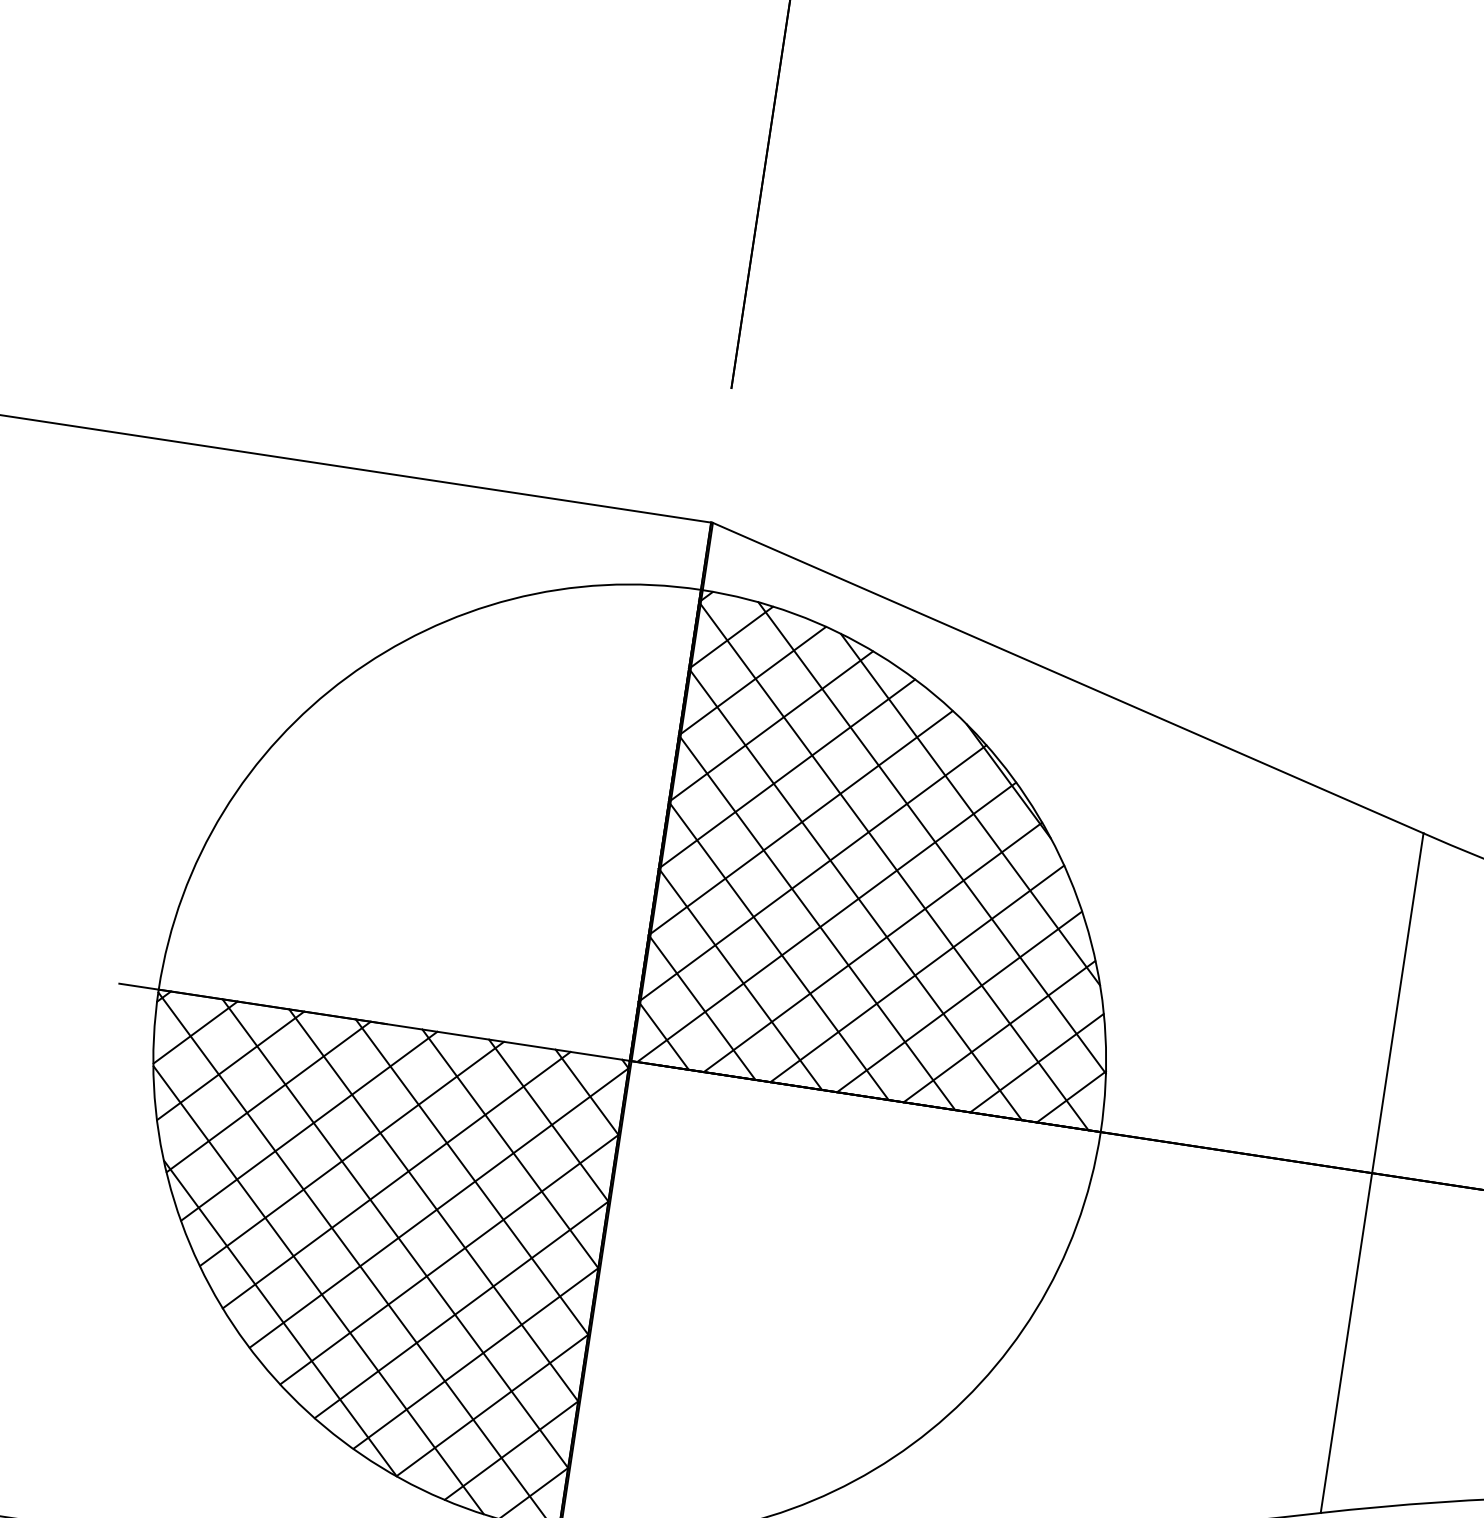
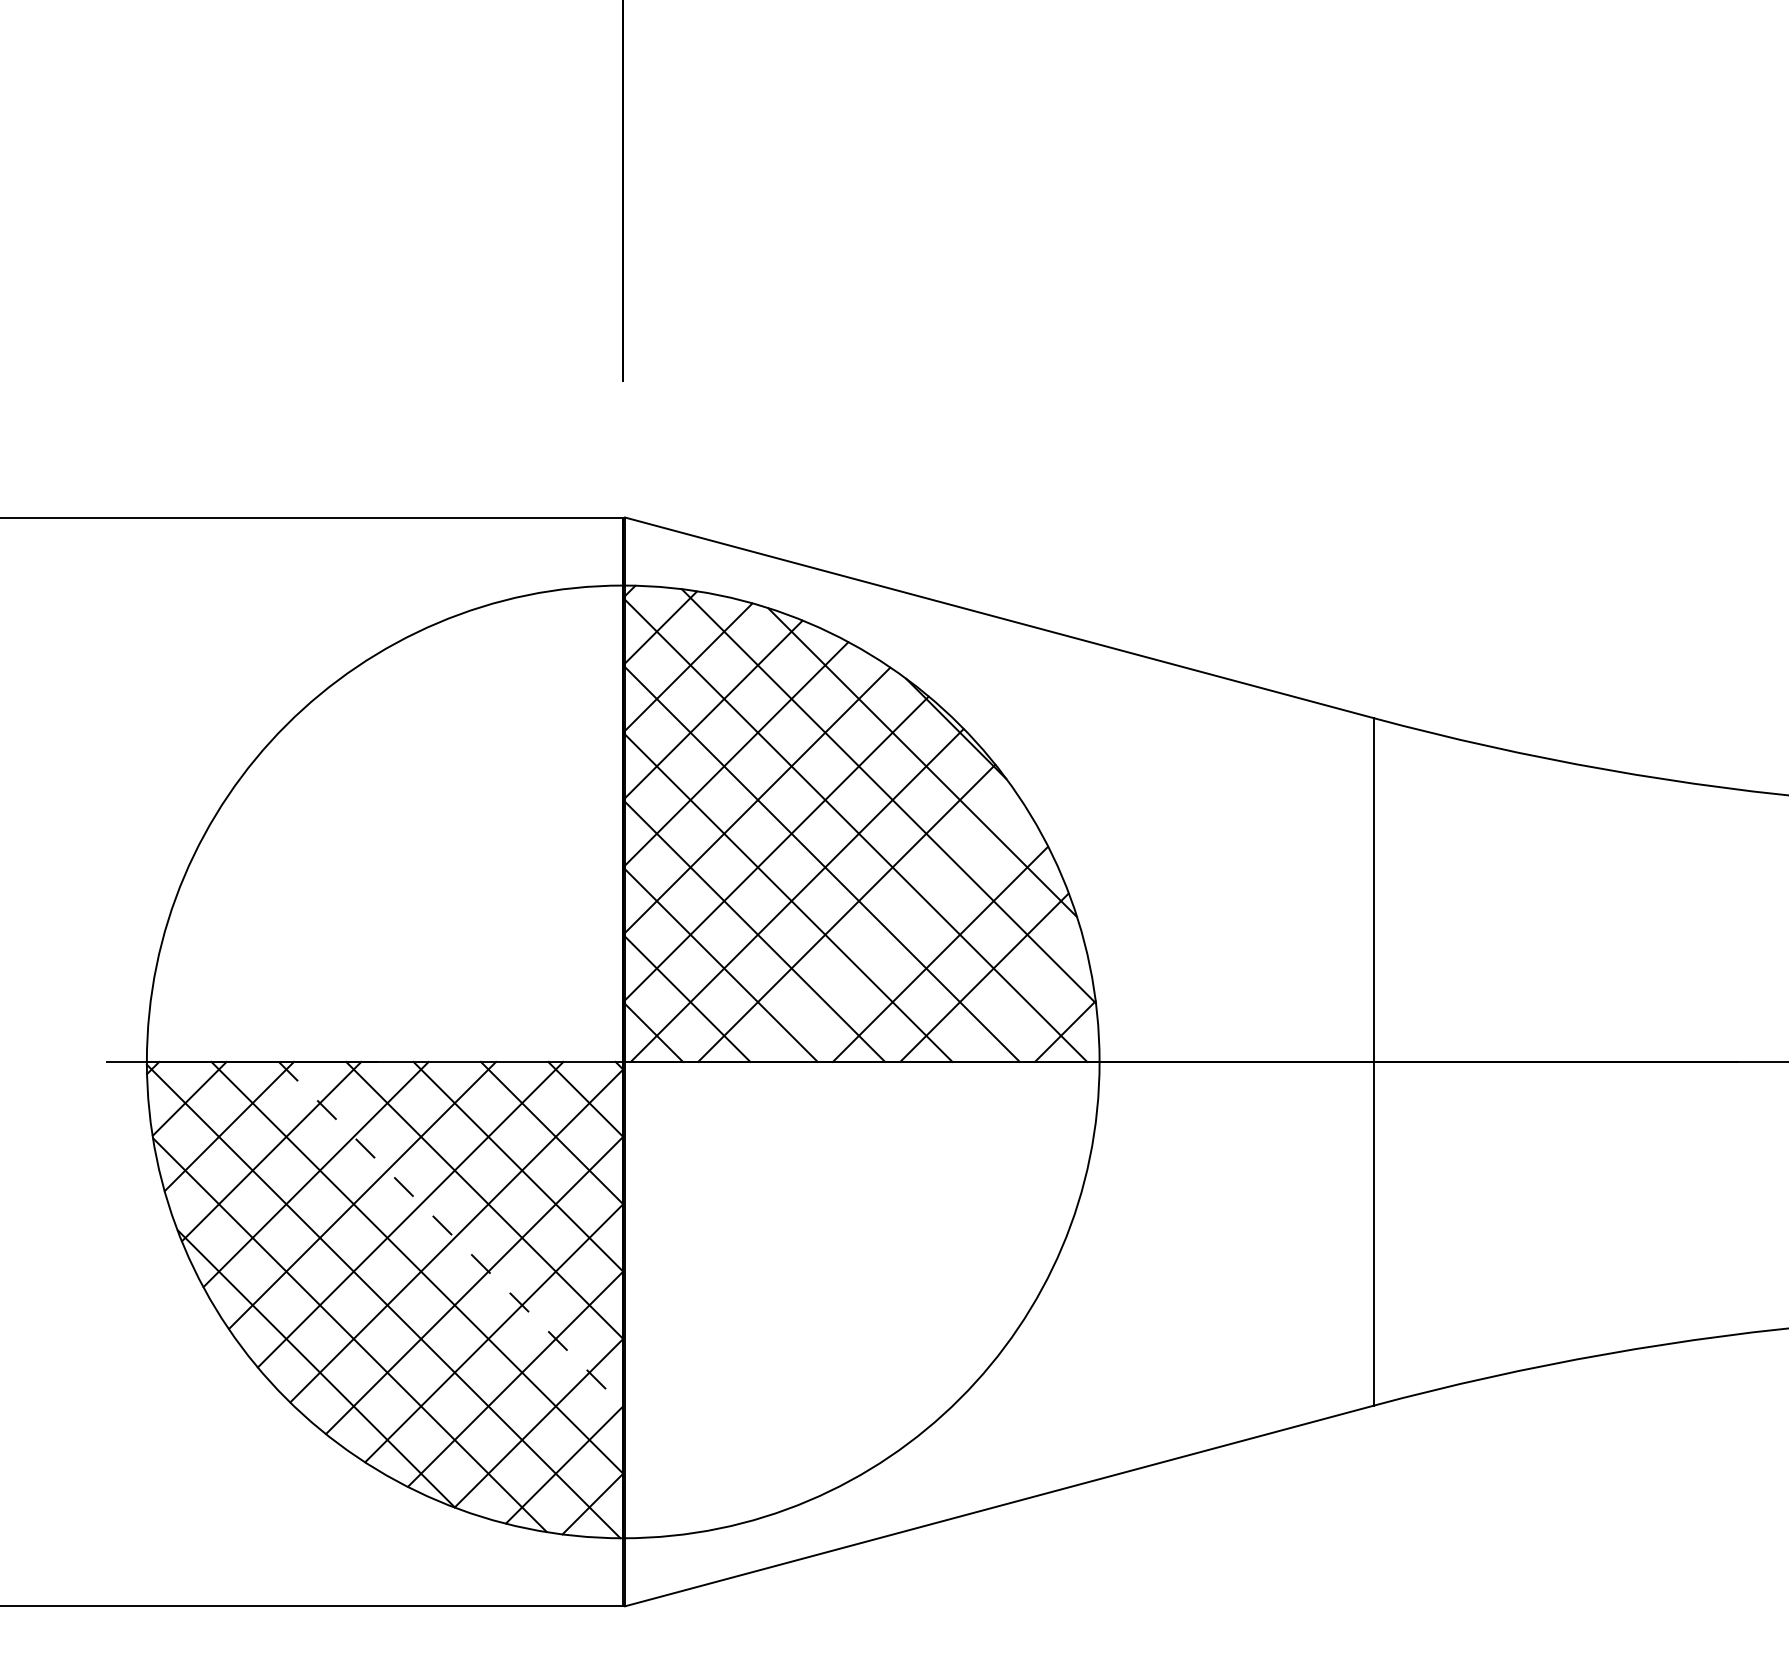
line: (917, 973) -> (894, 932), removed
line: (1036, 1062) -> (1025, 1002), removed
line: (434, 1205) -> (451, 1234), solid -> dashed

